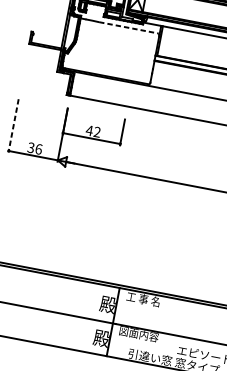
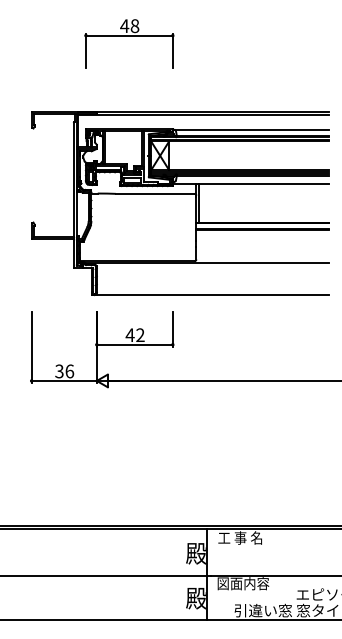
line: (129, 27) -> (155, 193), dashed -> solid
line: (13, 125) -> (31, 347), dashed -> solid

